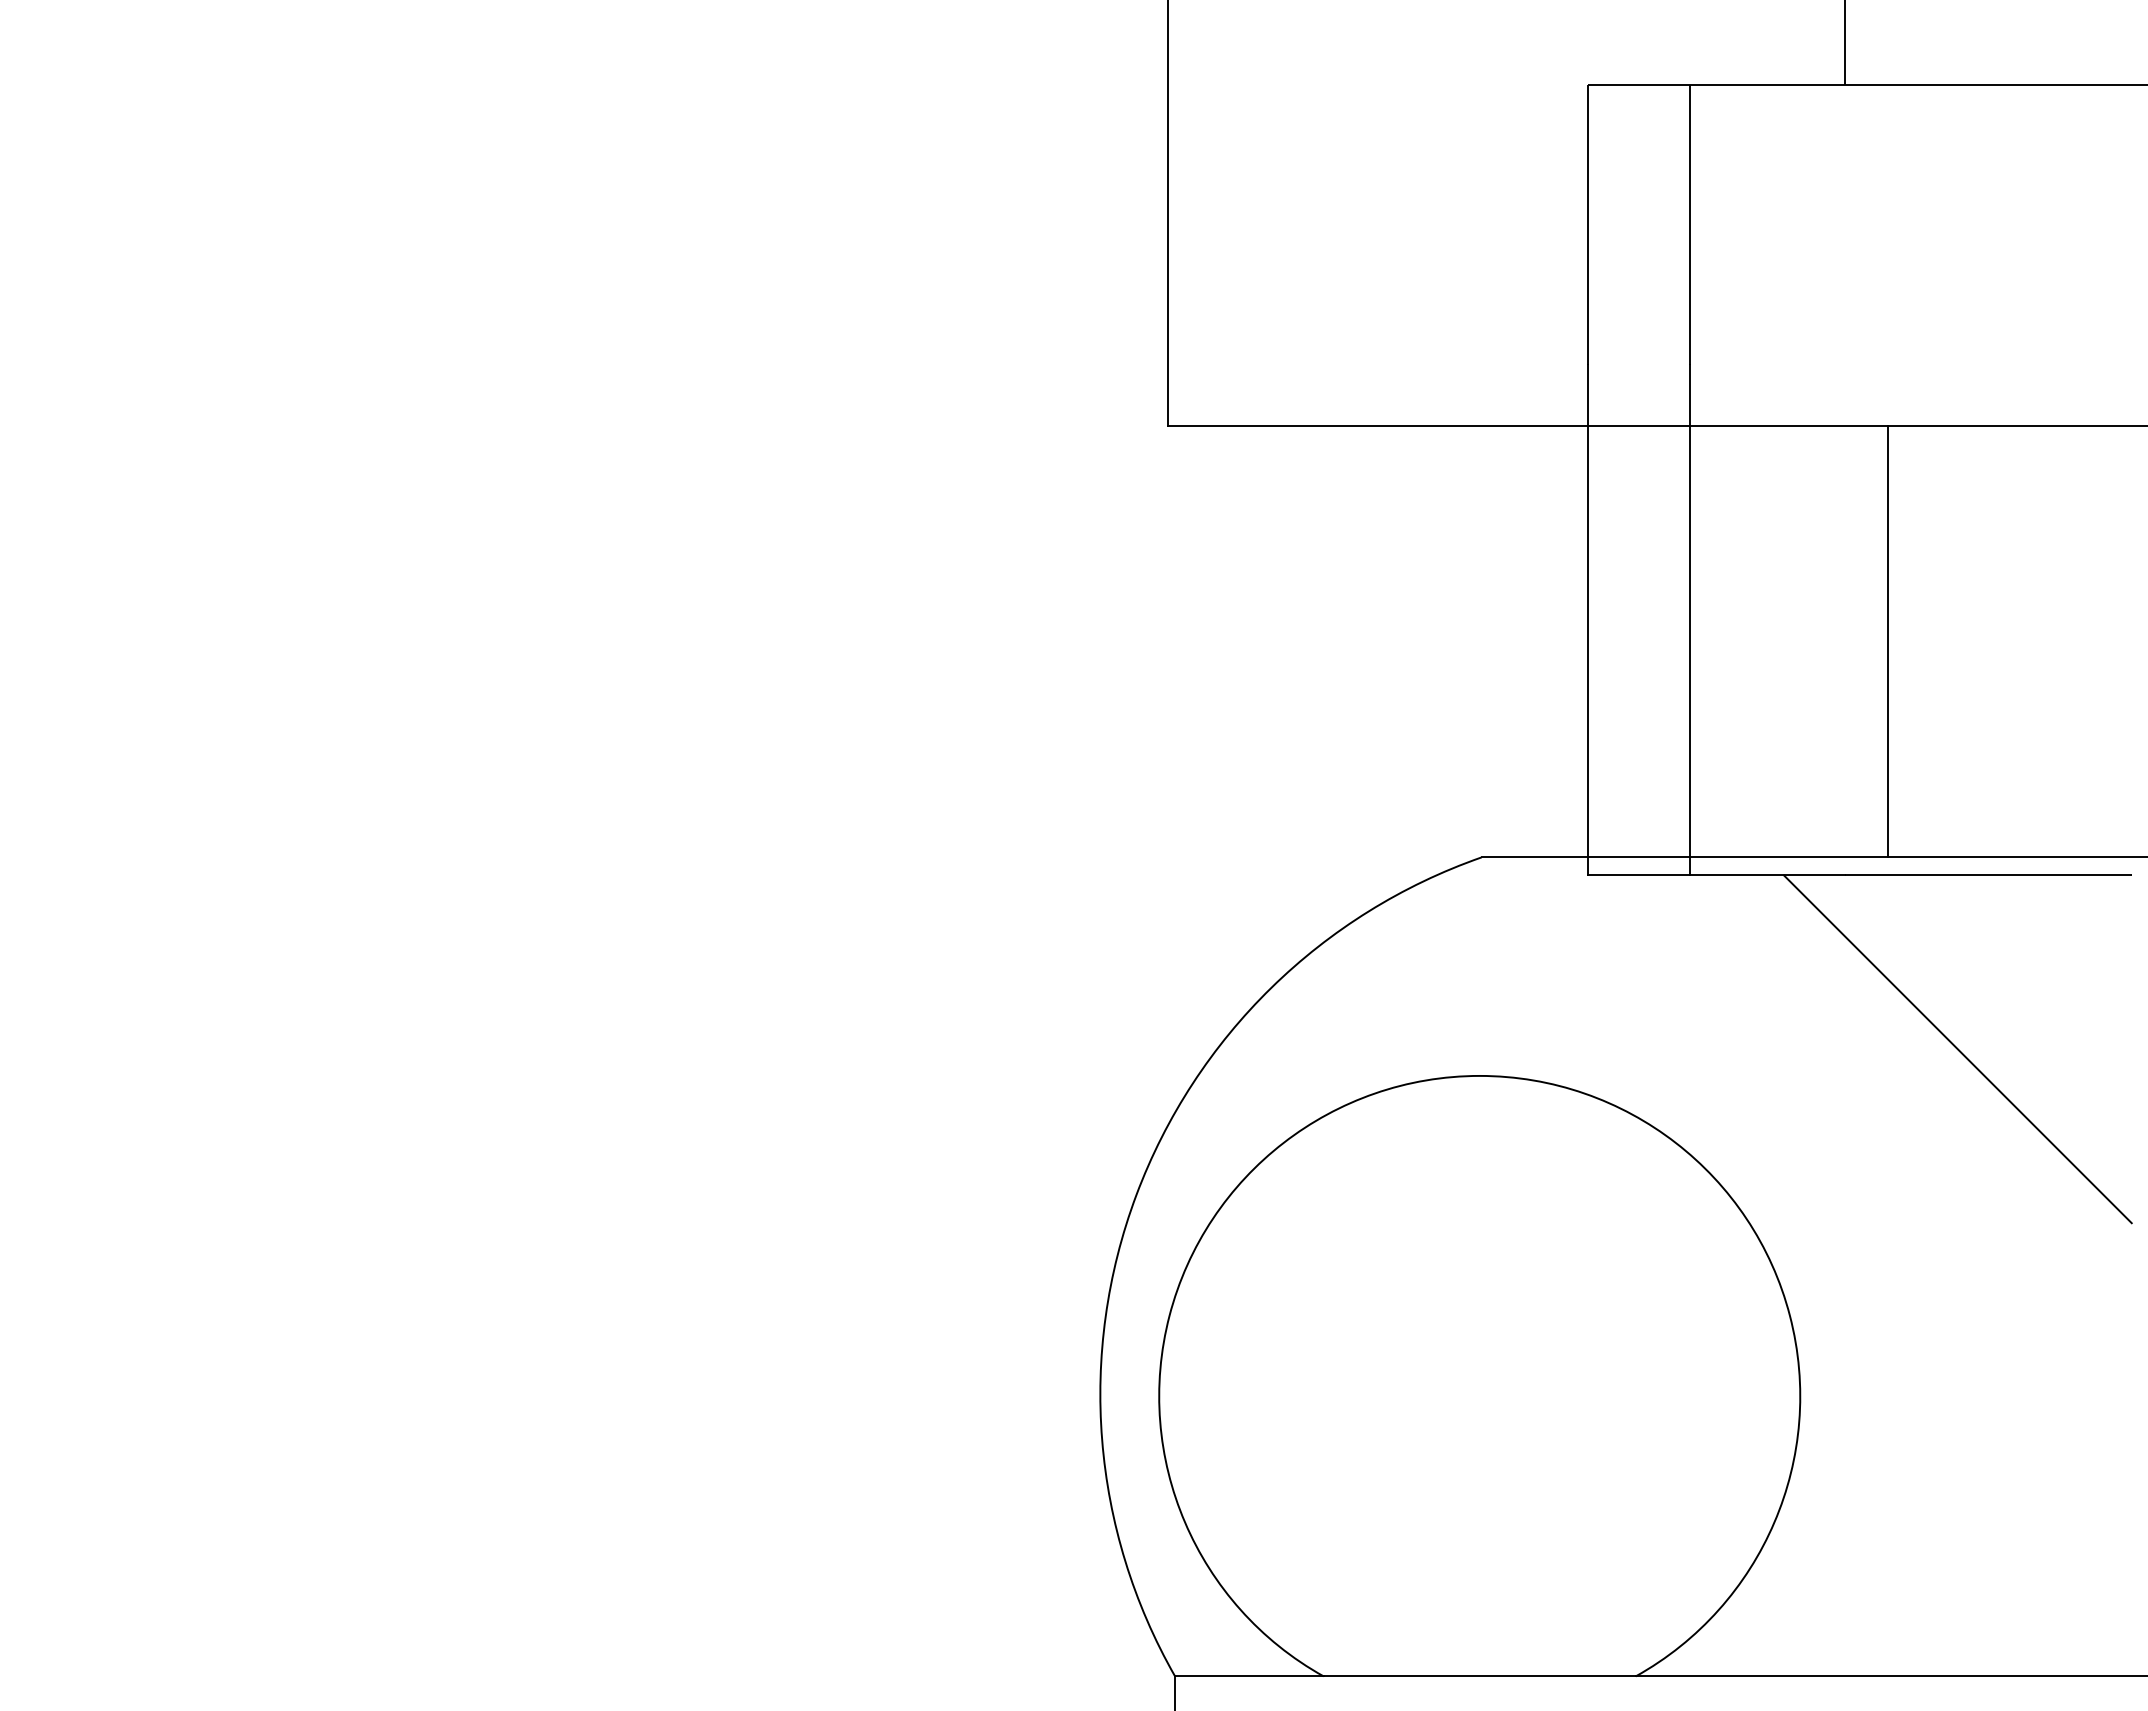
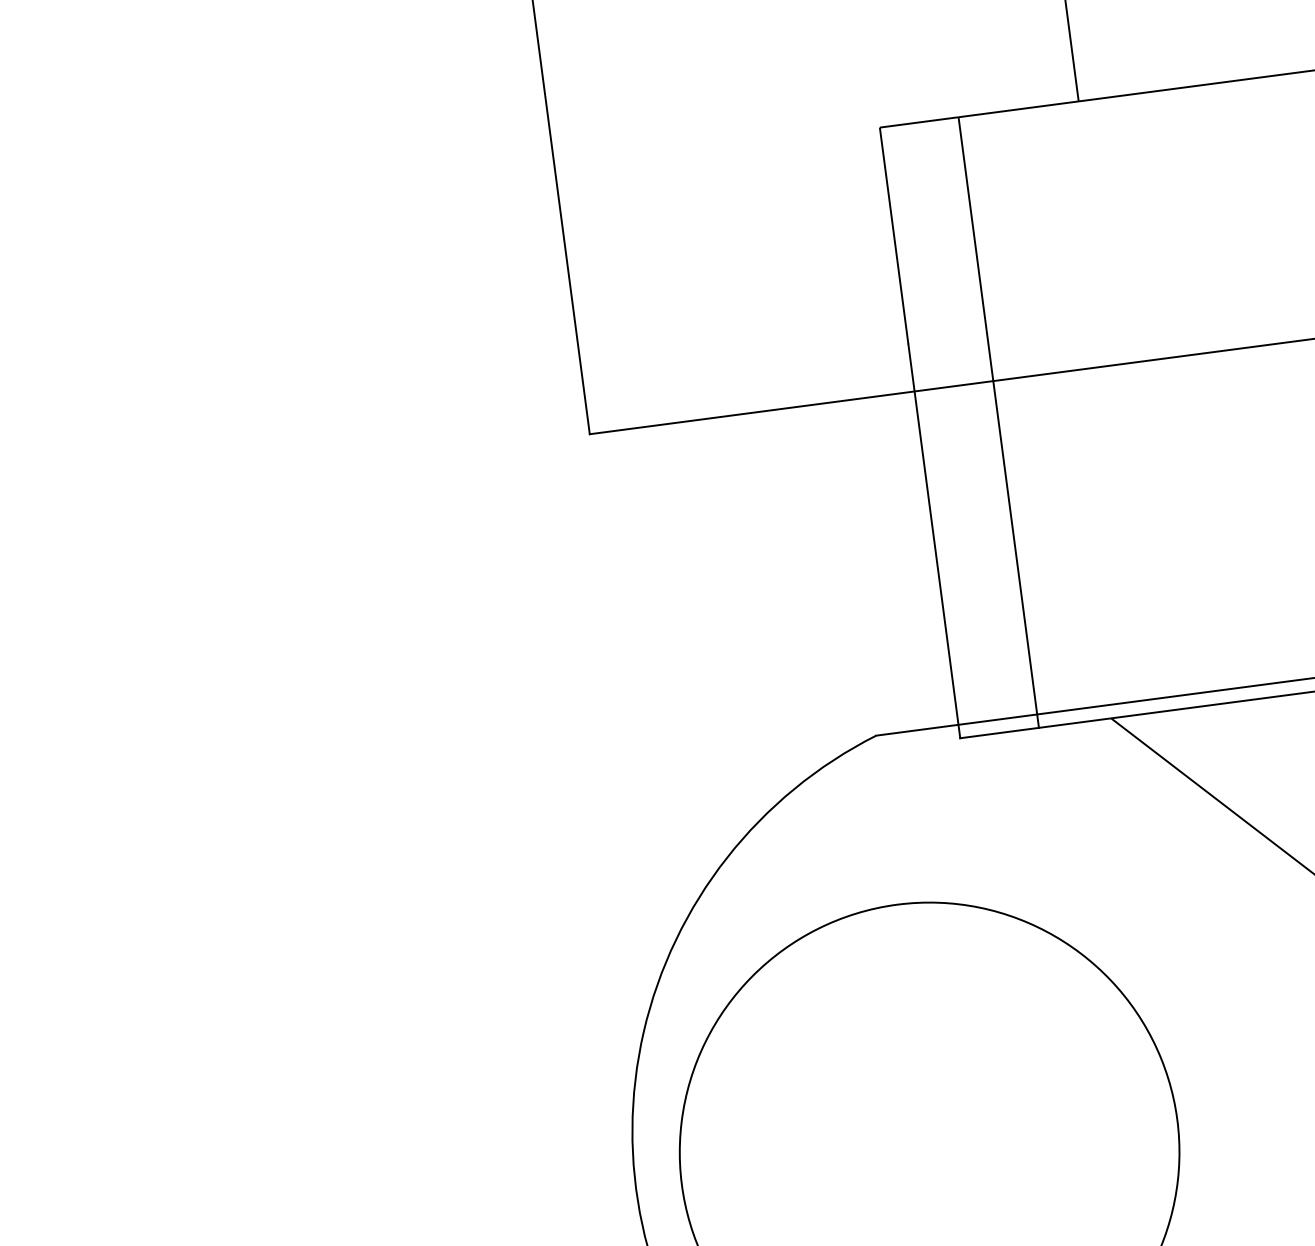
line: (1888, 641) -> (1168, 527), removed

